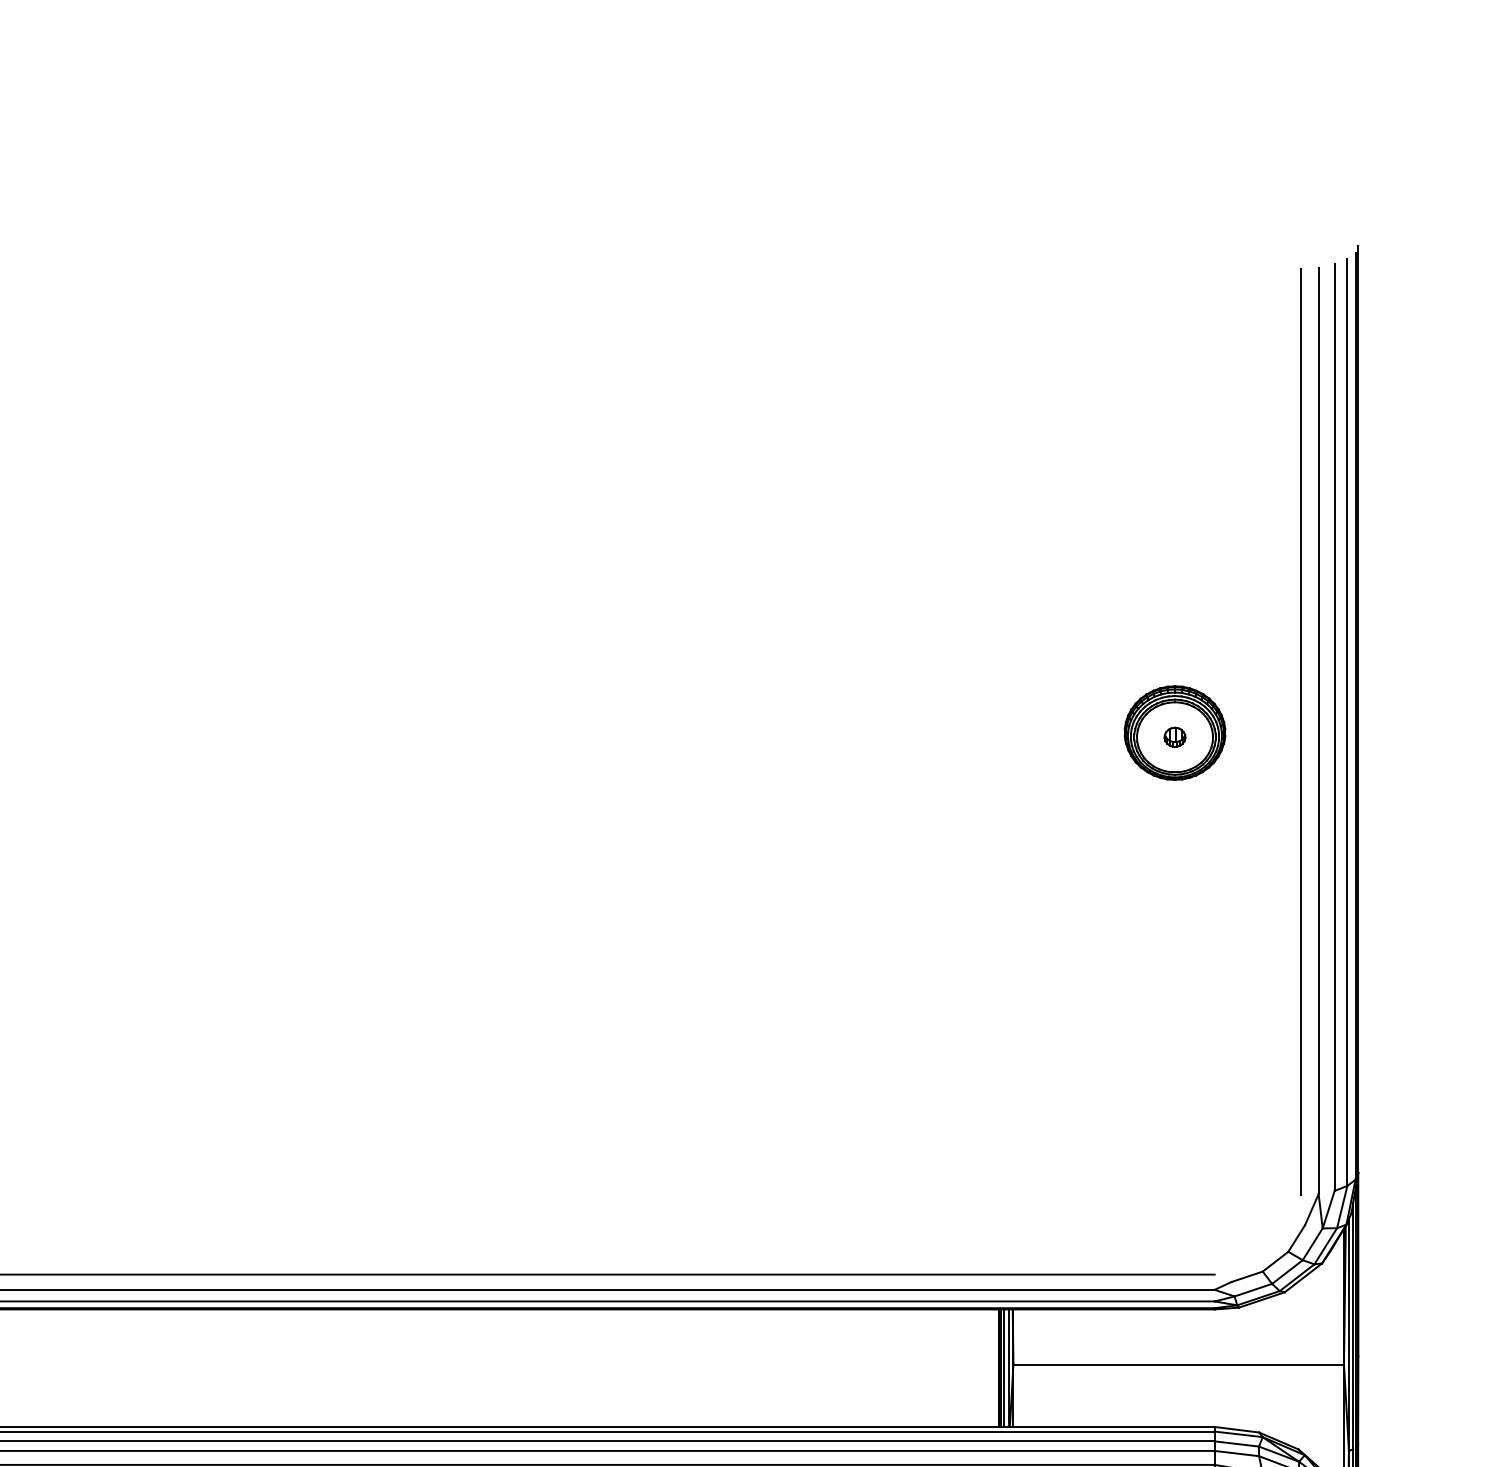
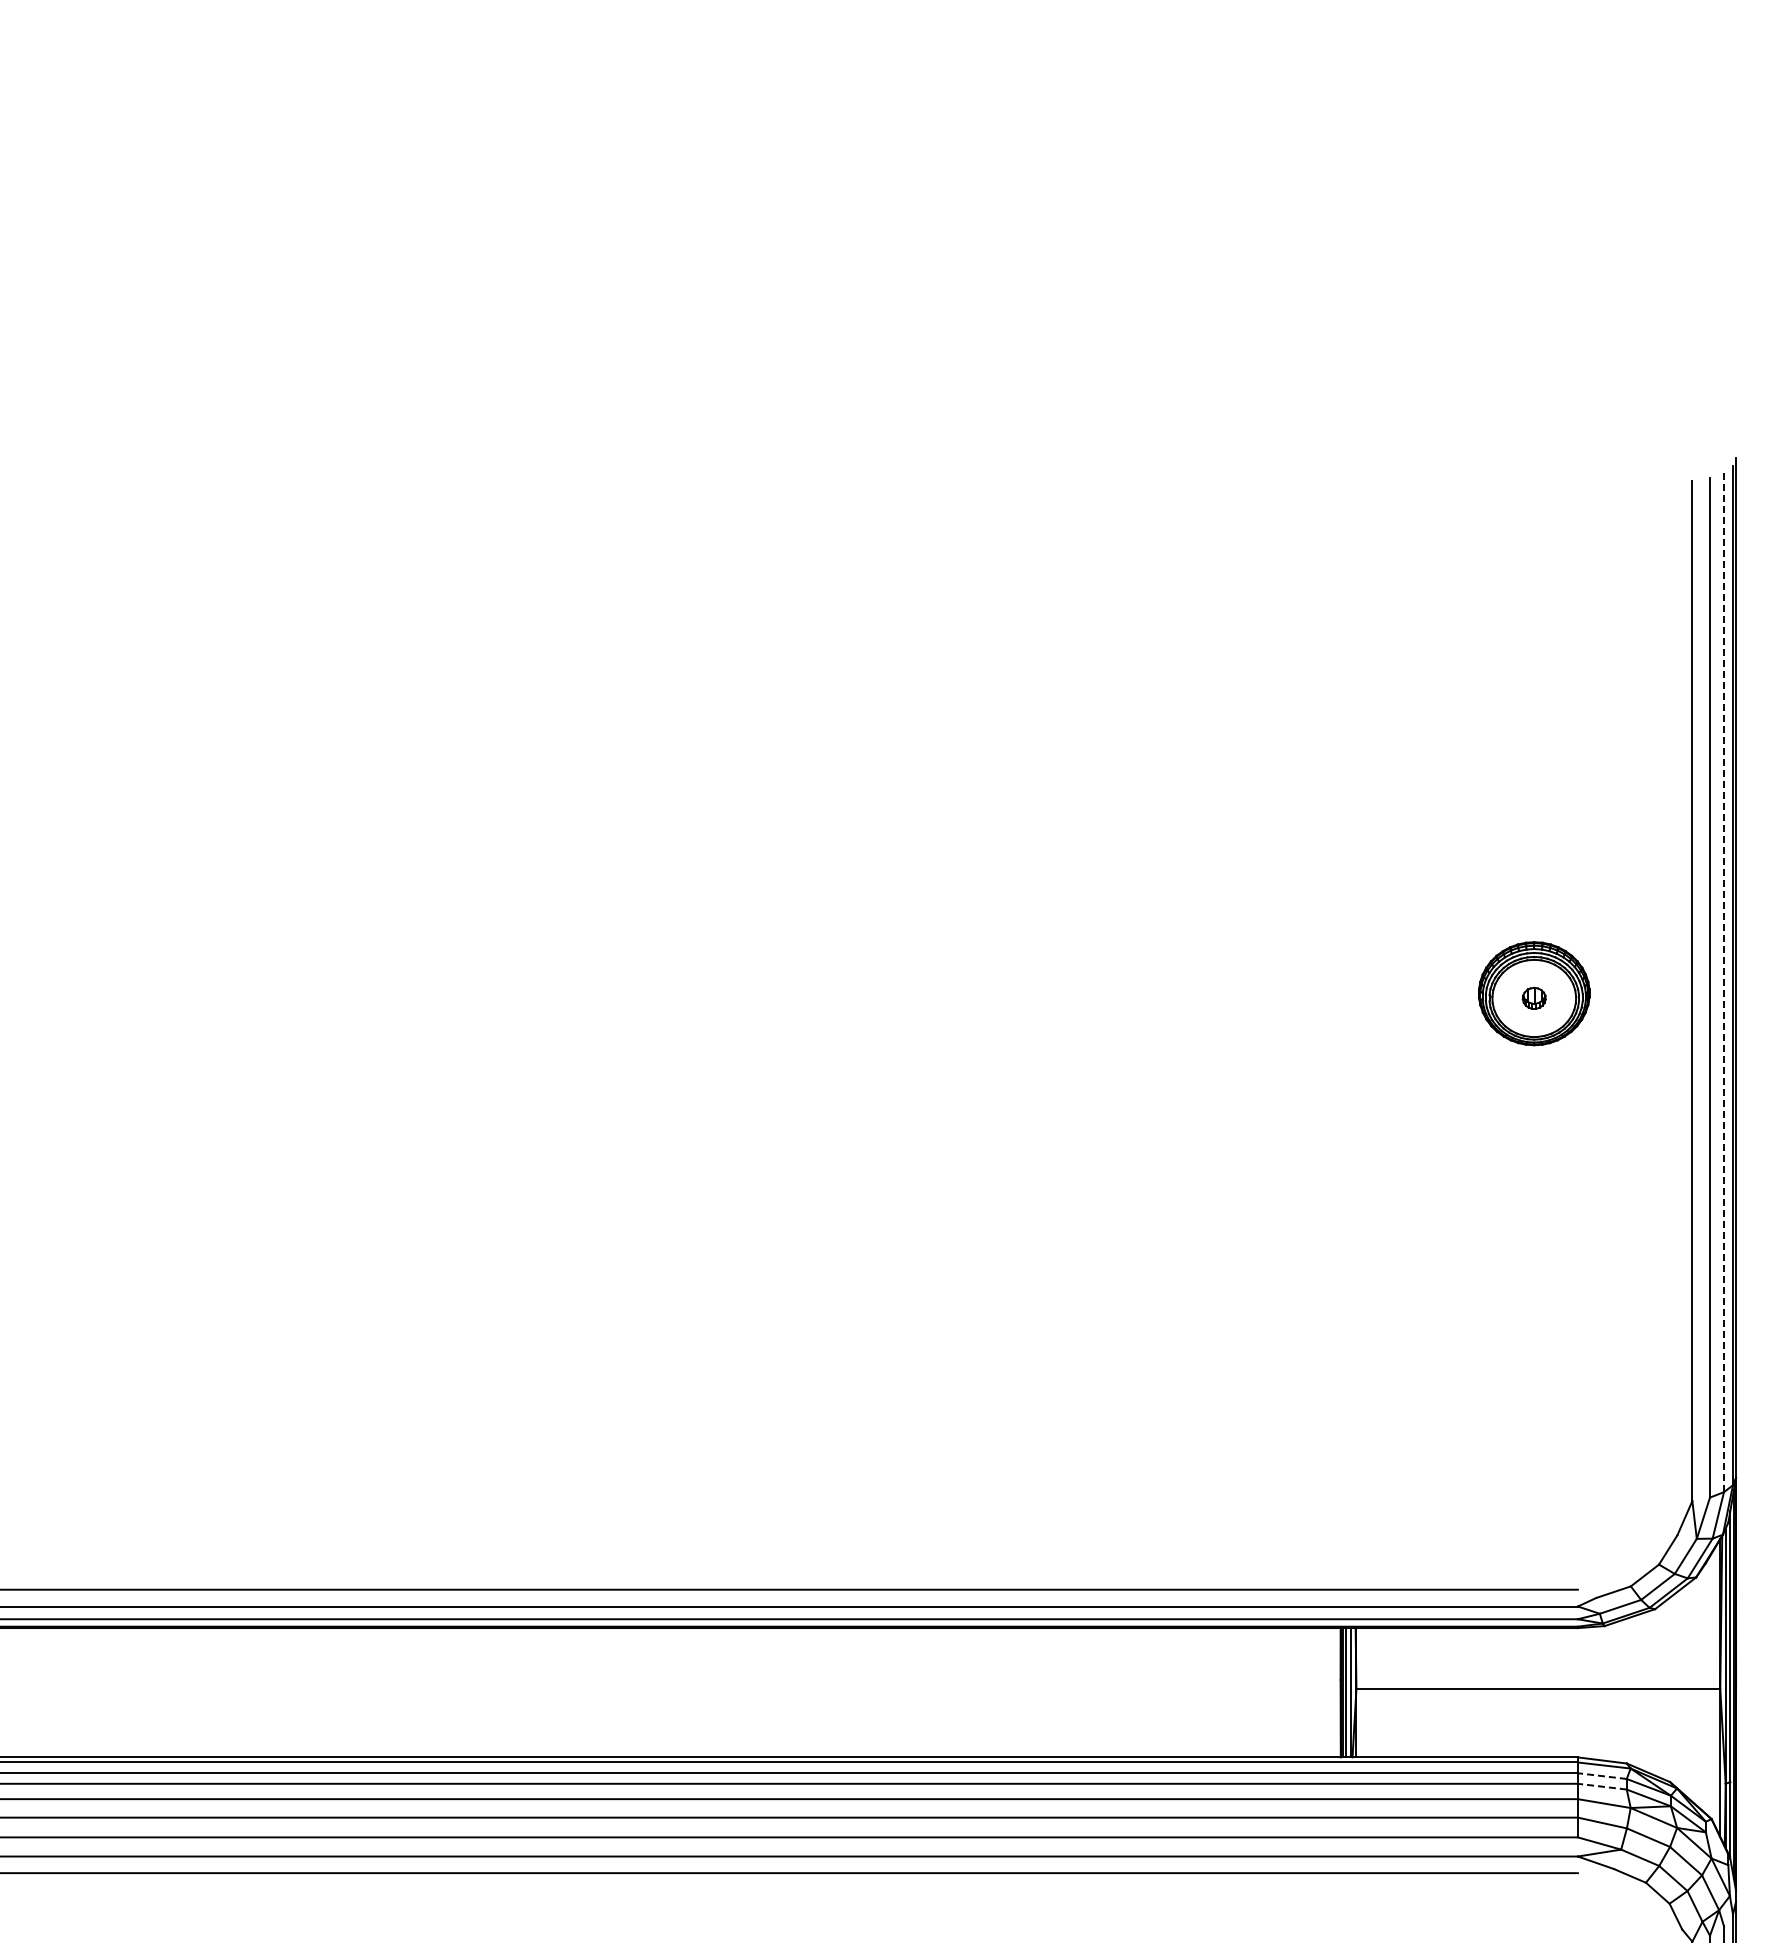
line: (1347, 722) -> (1724, 982), solid -> dashed
line: (1300, 731) -> (1672, 992), removed
line: (1237, 1444) -> (1602, 1776), solid -> dashed
line: (1237, 1453) -> (1602, 1786), solid -> dashed

